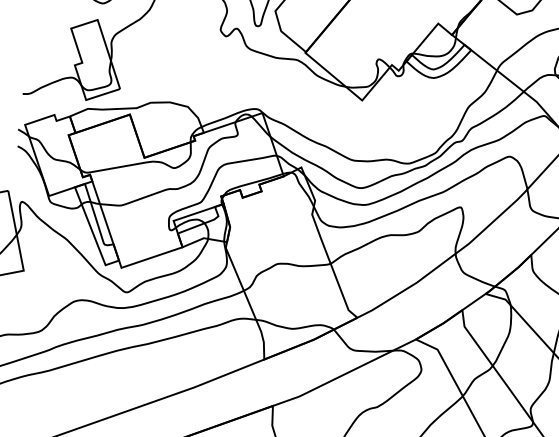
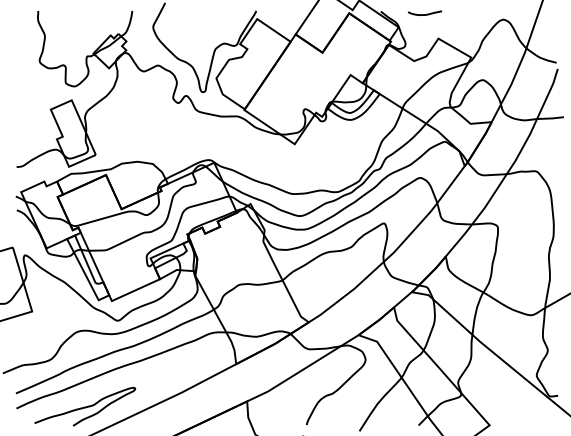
curve: (76, 392) -> (85, 406), added

